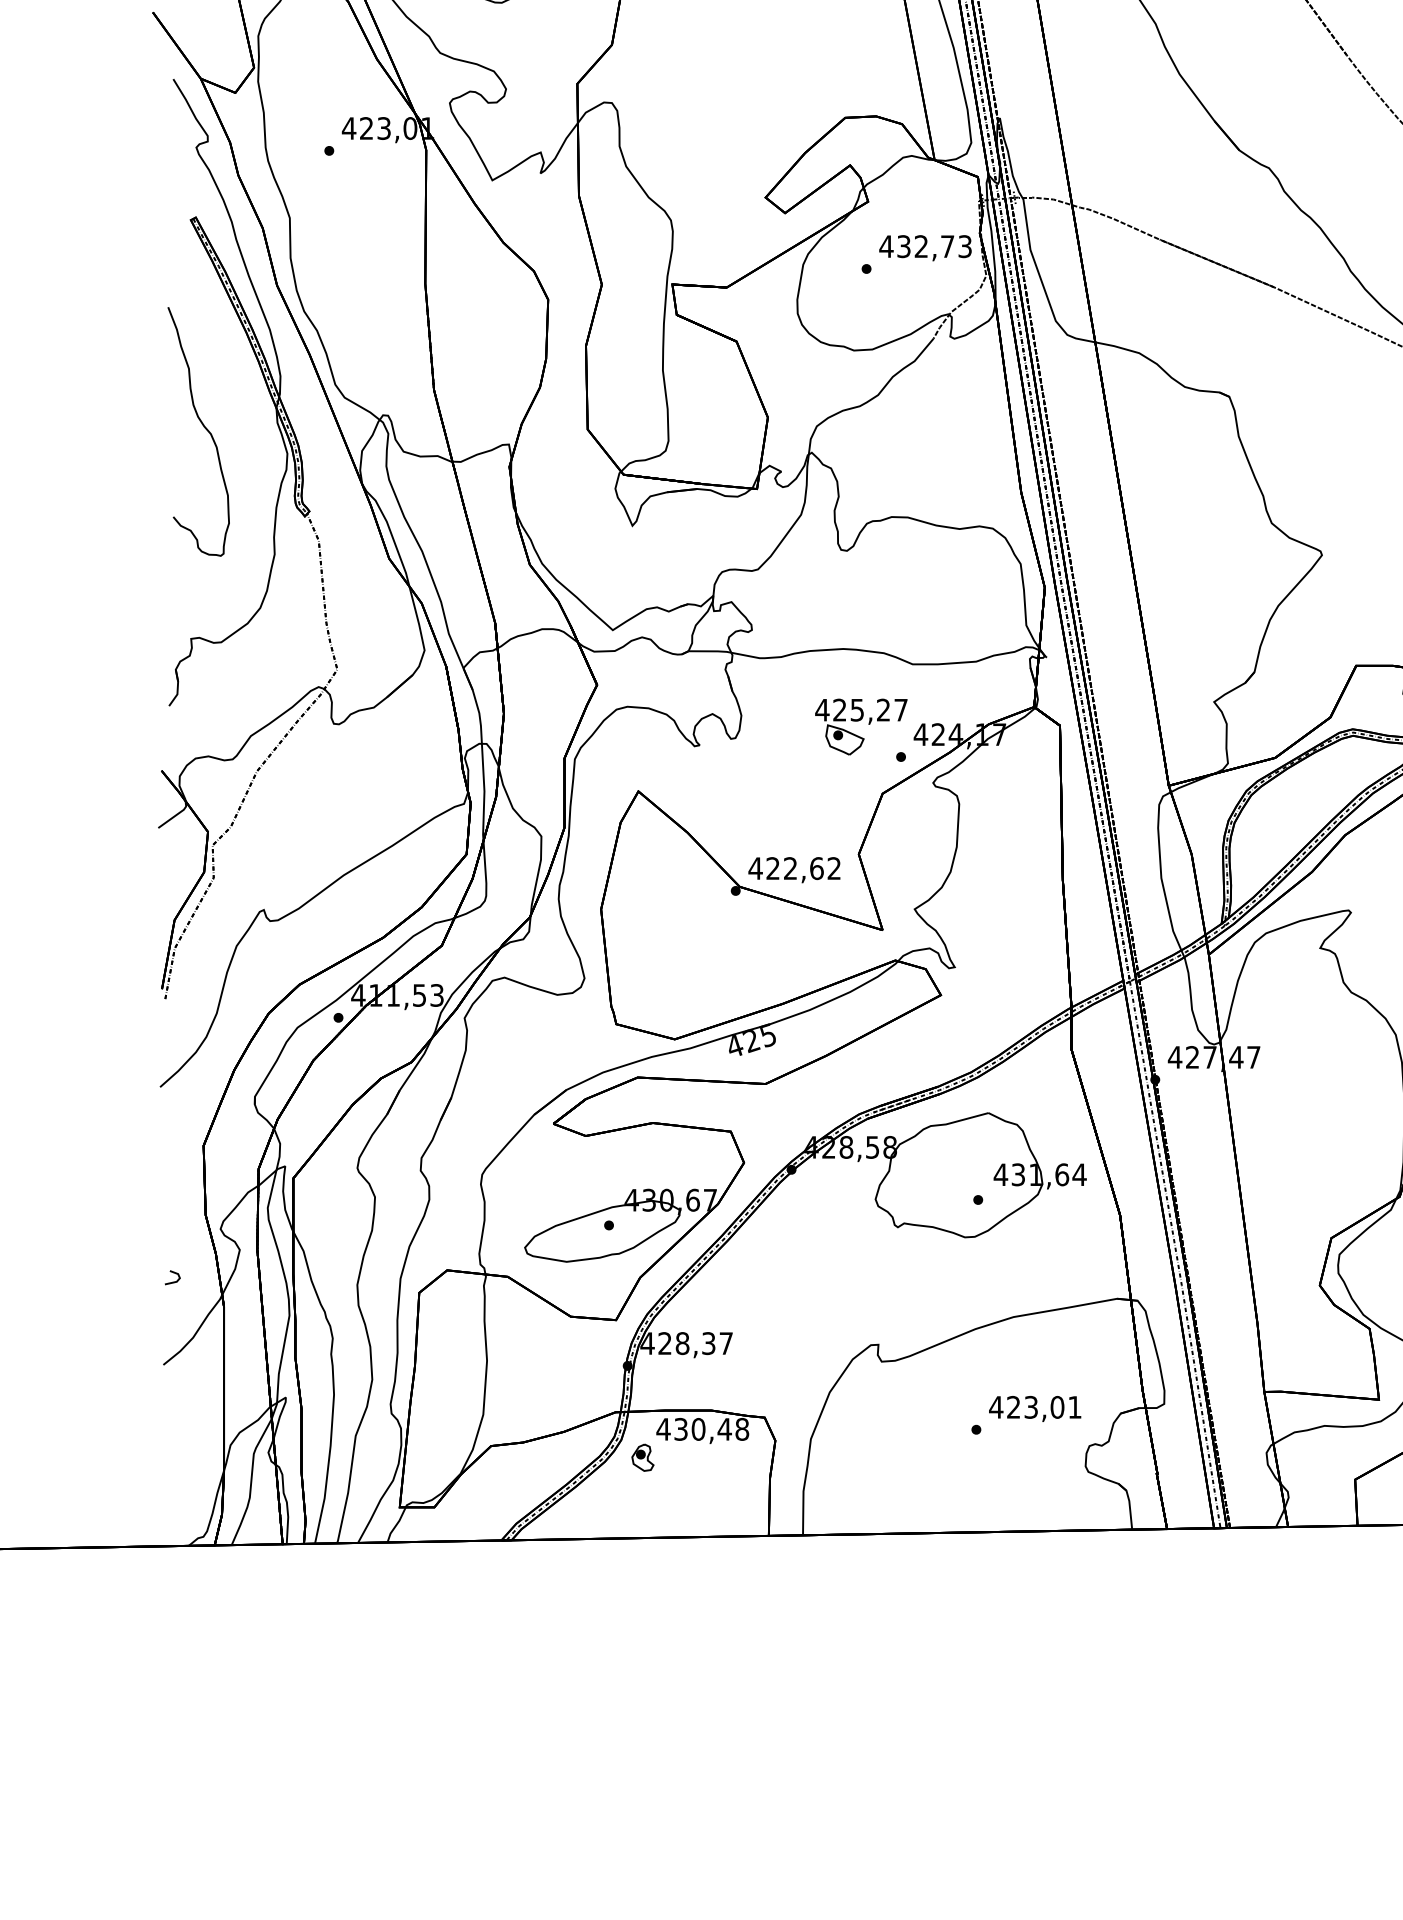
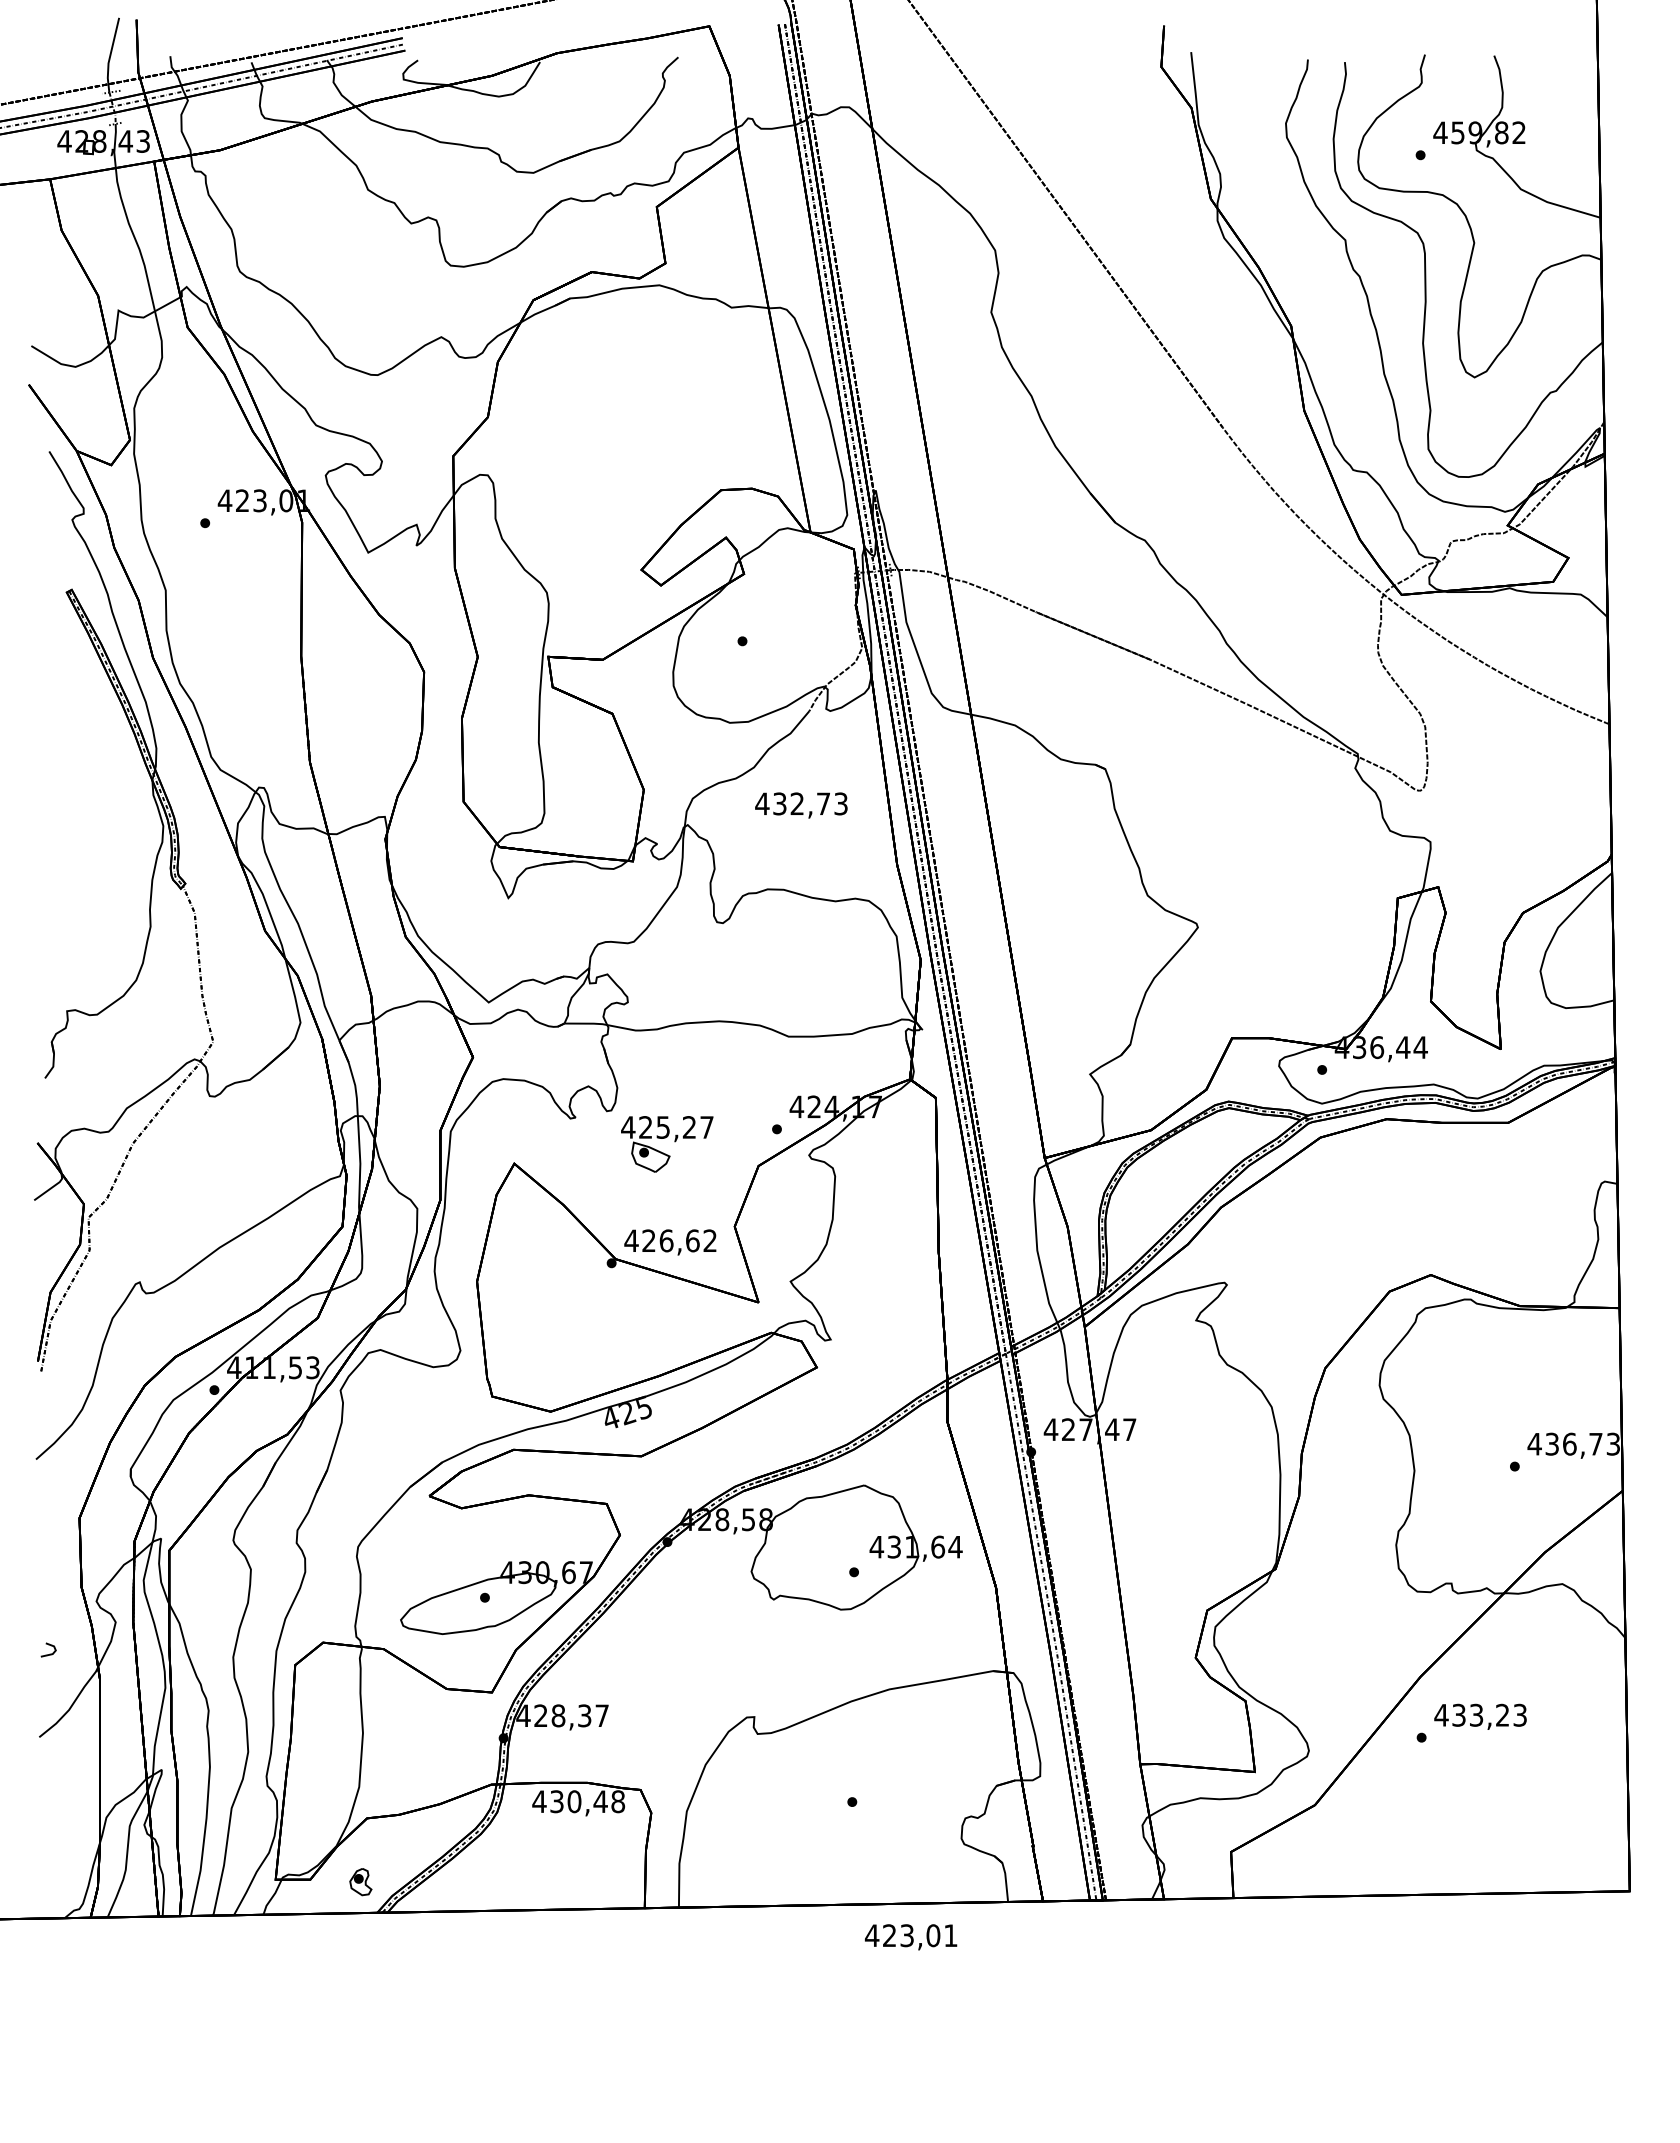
text: (925, 248) -> (801, 805), moved
curve: (203, 427) -> (79, 799), removed
part: (859, 721) -> (665, 1138), moved
text: (790, 868) -> (666, 1240), 422,62 -> 426,62
text: (1035, 1409) -> (911, 1937), moved
part: (642, 1458) -> (360, 1882), moved

